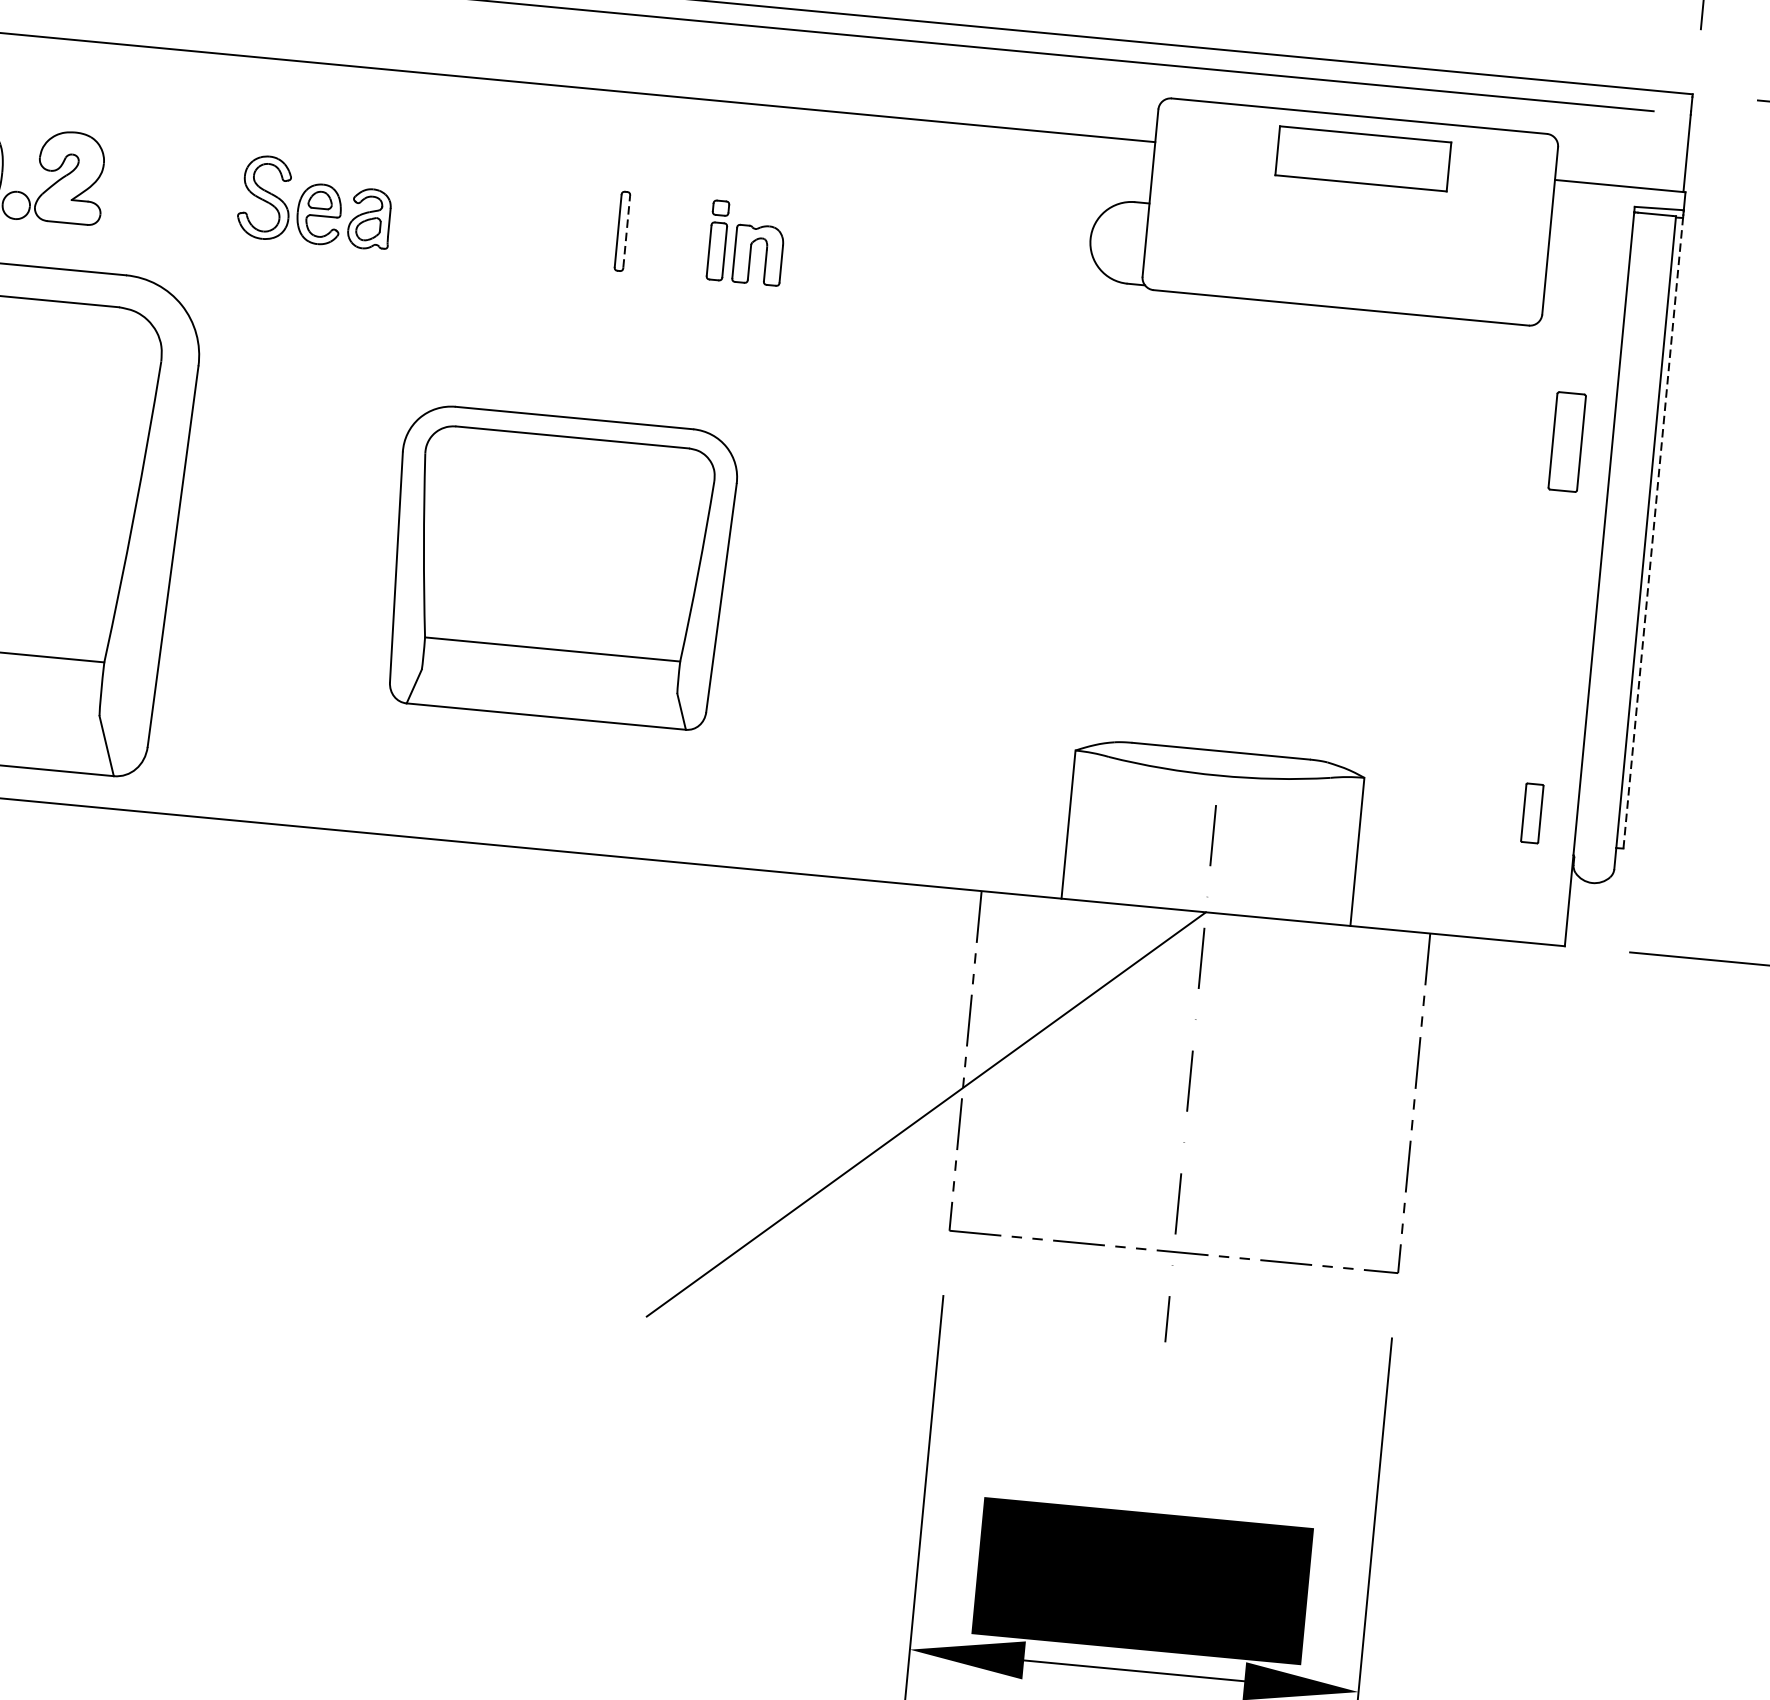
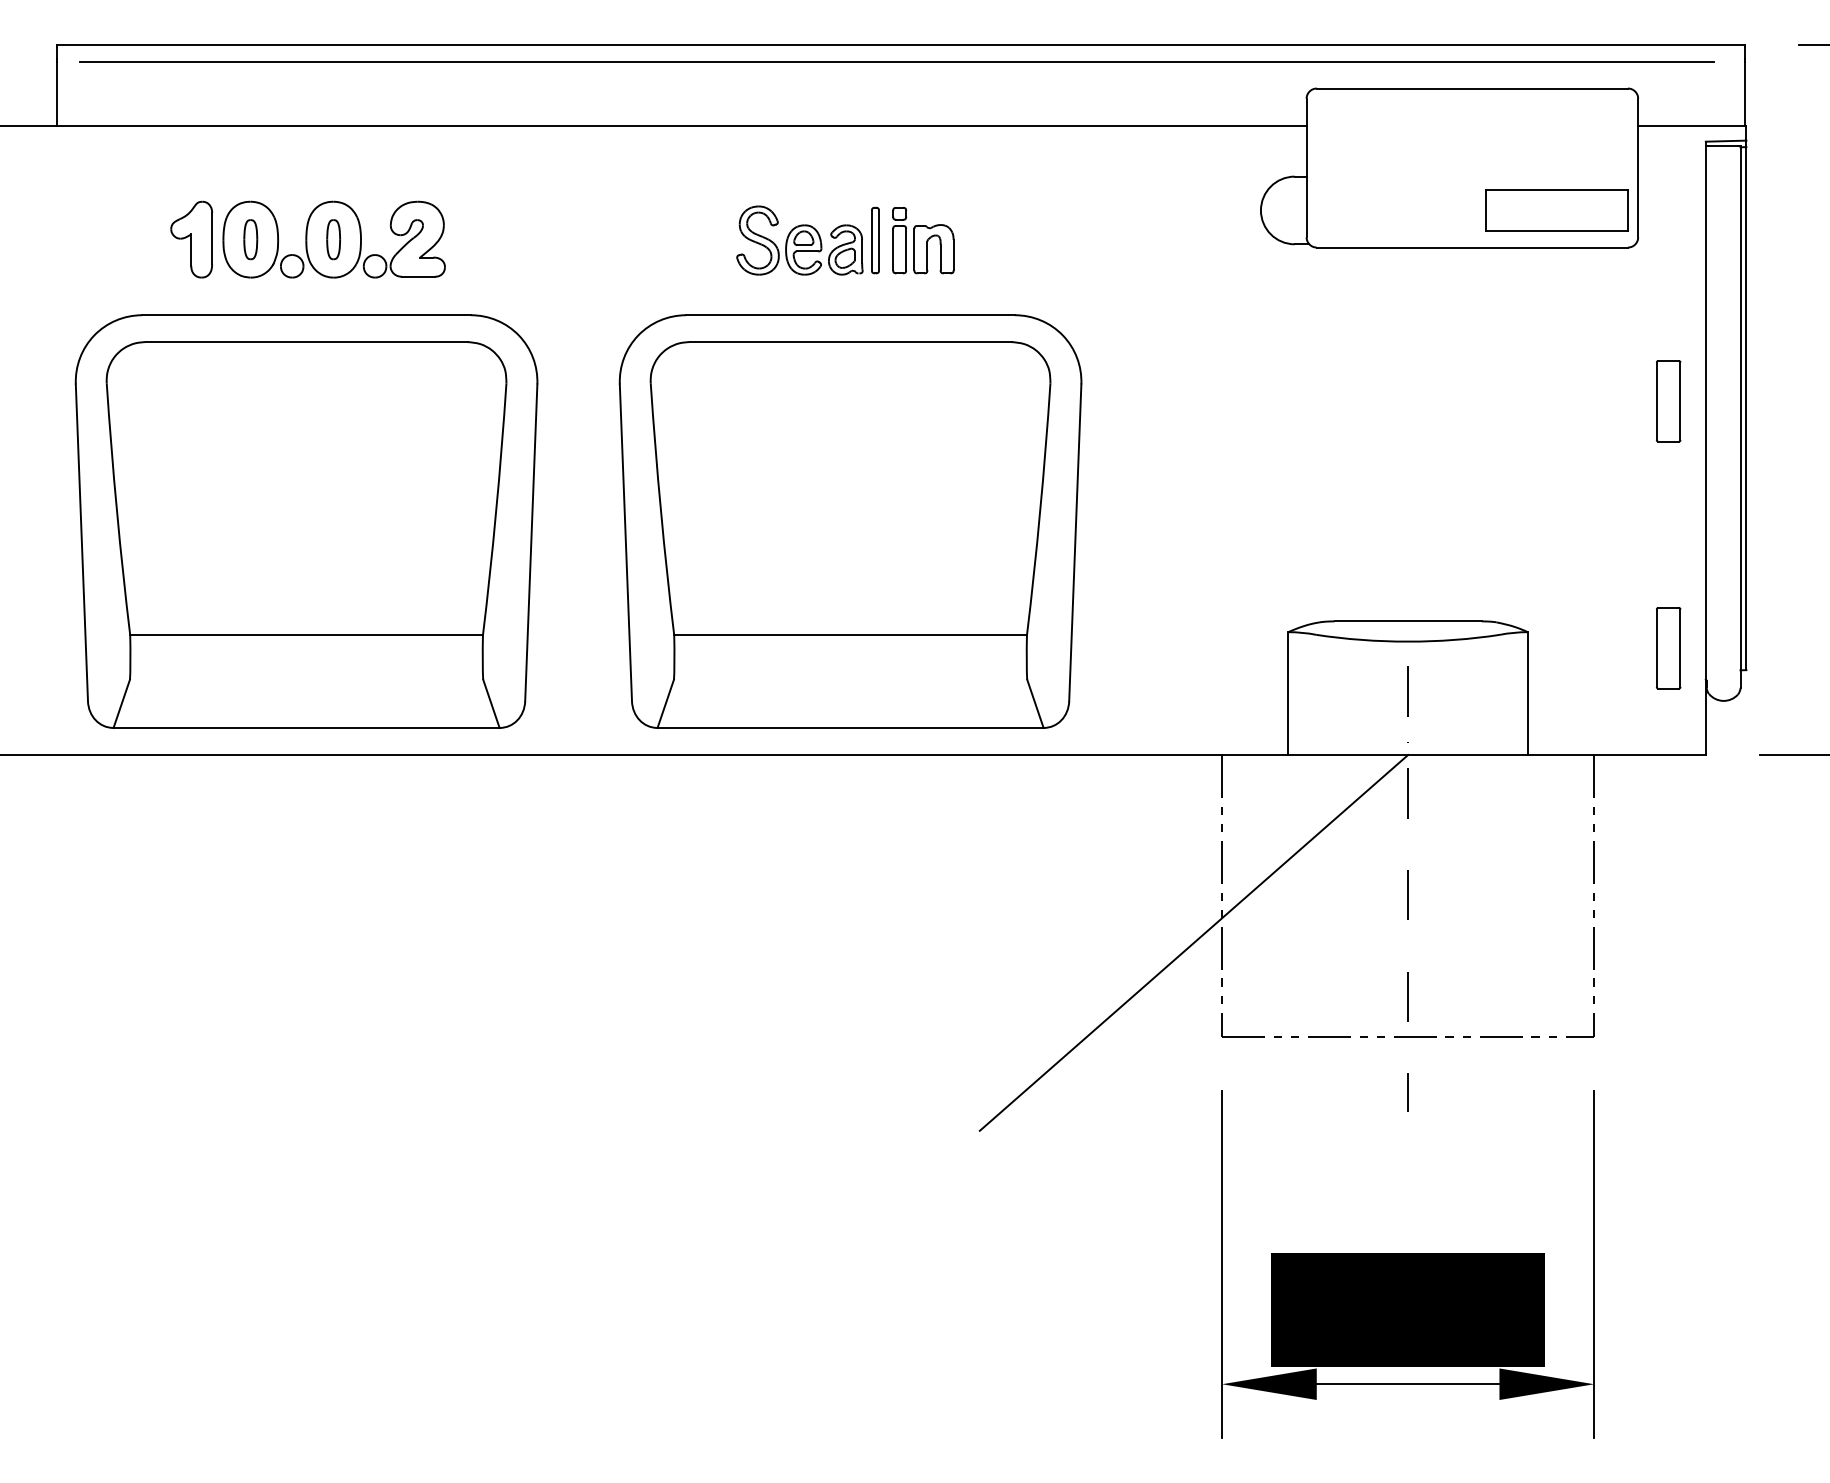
part: (1362, 159) -> (1556, 210), moved
part: (315, 202) -> (799, 240), moved
line: (627, 231) -> (879, 240), dashed -> solid
part: (746, 243) -> (923, 240), moved
part: (1567, 442) -> (1668, 401), moved
line: (1653, 533) -> (1746, 408), dashed -> solid
part: (560, 567) -> (850, 521), size x1.67
part: (1531, 813) -> (1668, 648), size x1.67

